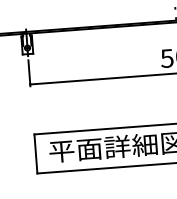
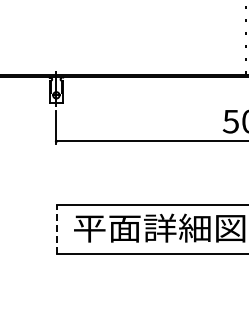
line: (35, 154) -> (56, 229), solid -> dashed

